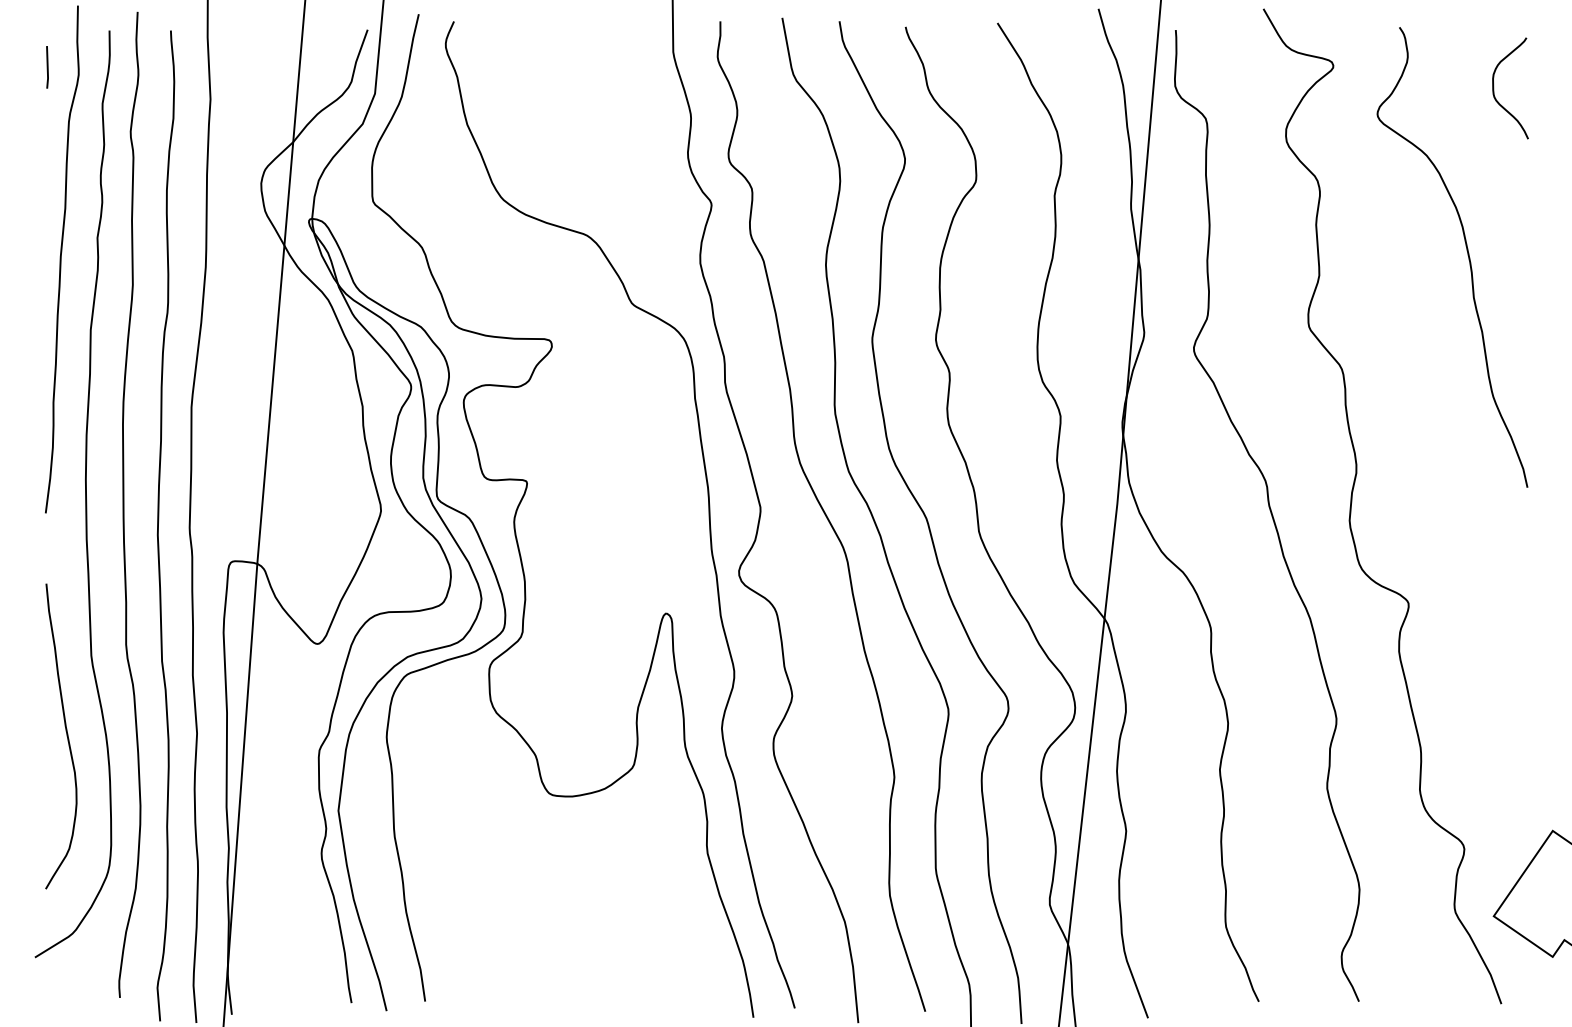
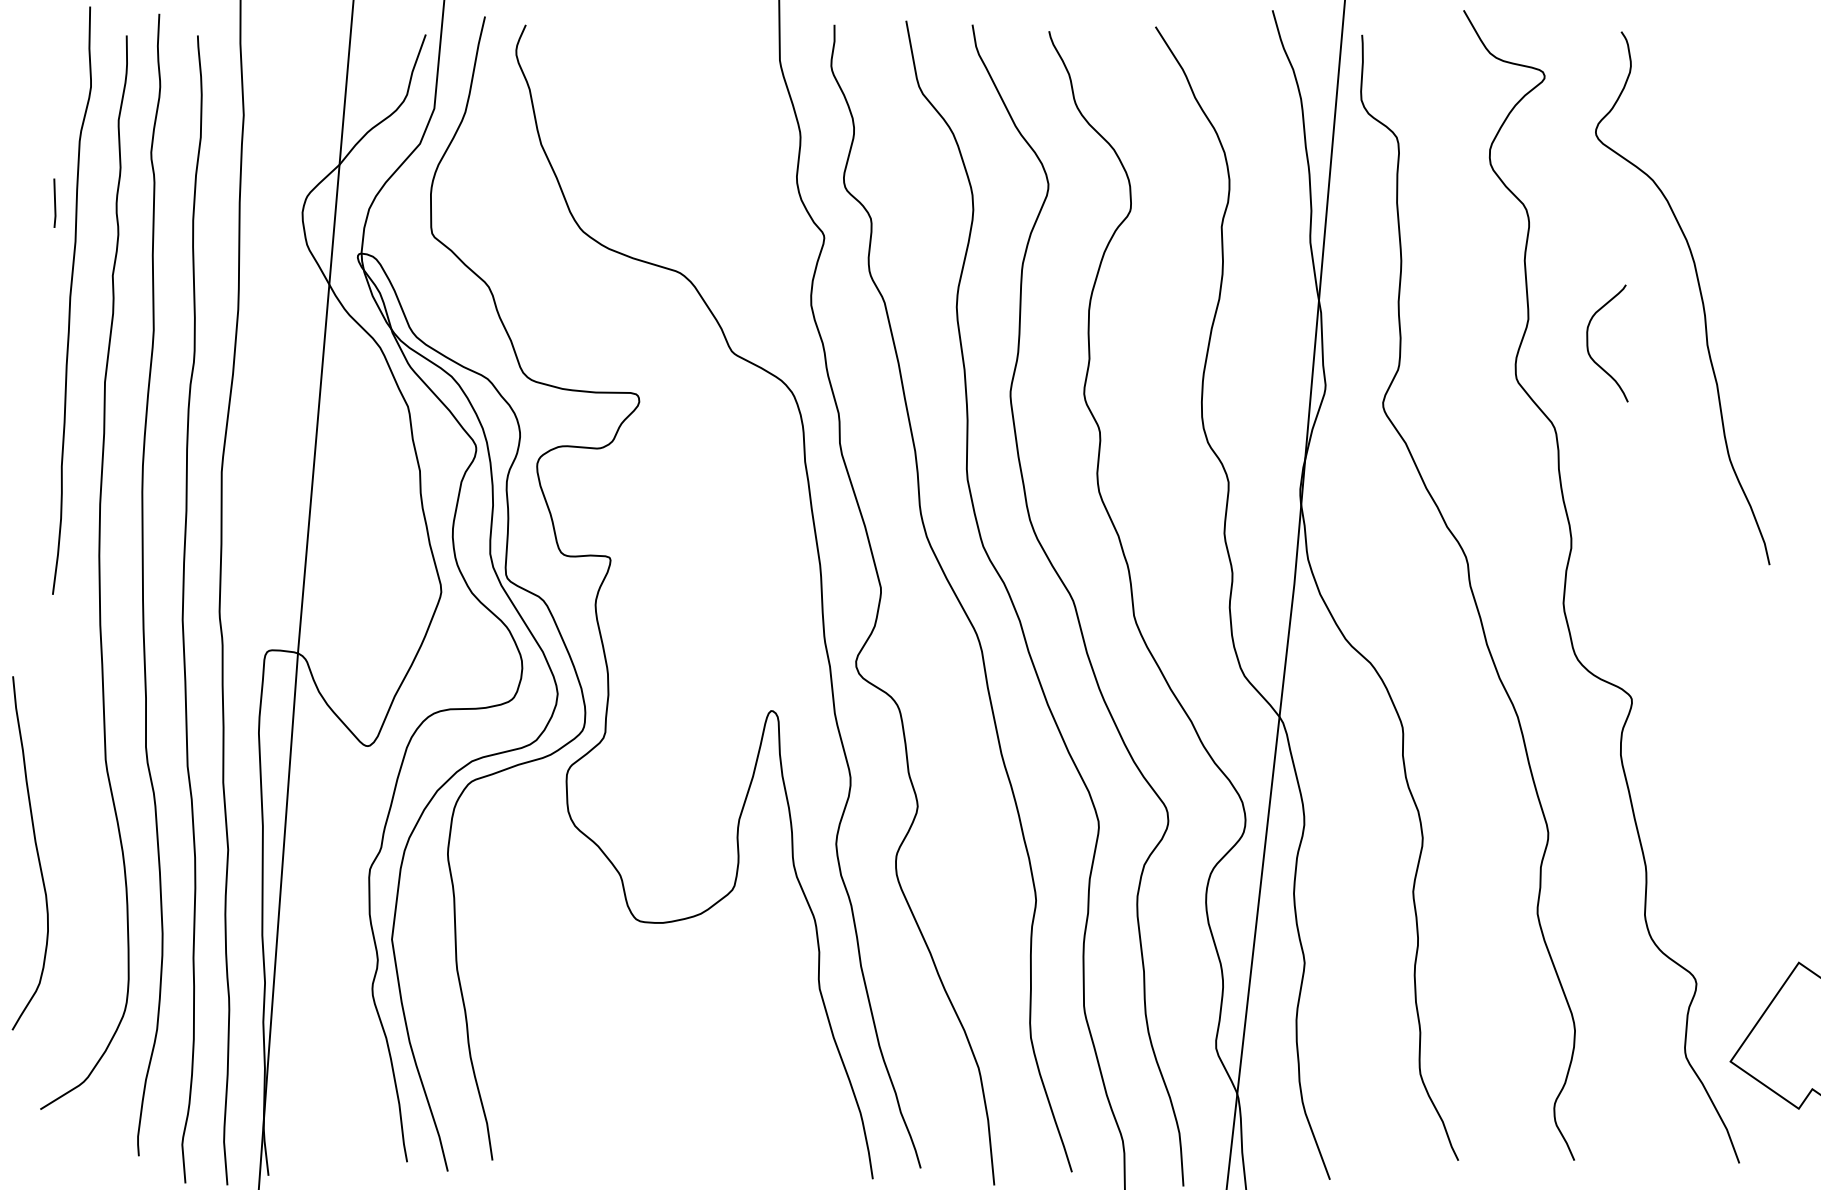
line: (47, 67) -> (54, 203), moved
curve: (1494, 88) -> (1588, 343), moved
curve: (66, 736) -> (36, 853), moved

